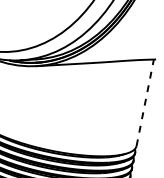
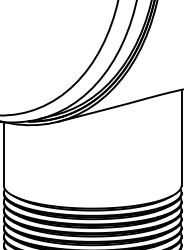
line: (145, 102) -> (181, 137), dashed -> solid

